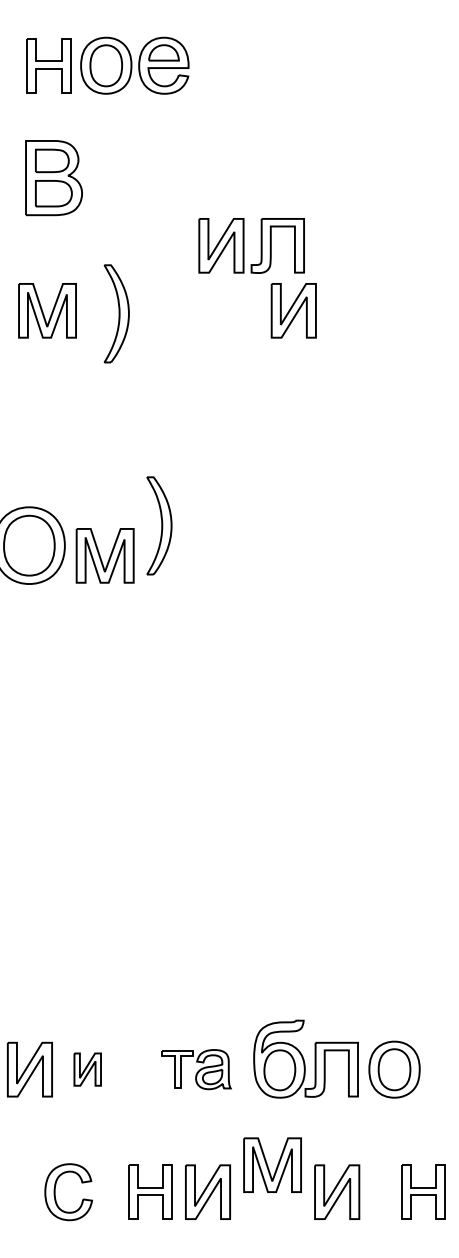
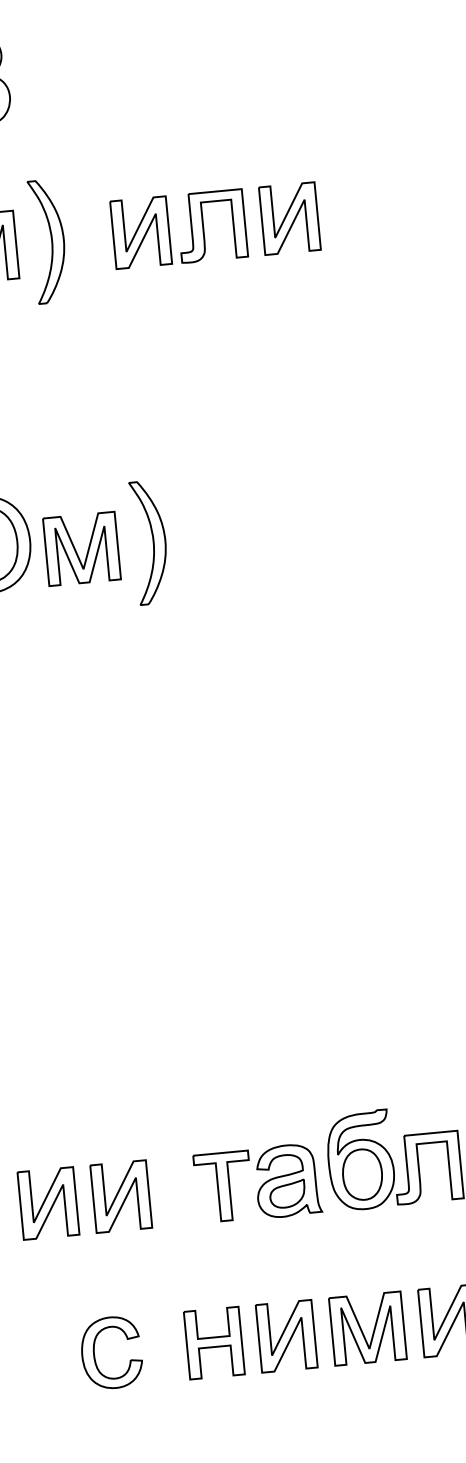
part: (244, 245) -> (170, 229), moved
part: (116, 313) -> (48, 241), moved
part: (159, 525) -> (150, 542), moved
part: (87, 1069) -> (120, 1196), size x1.67
part: (196, 1069) -> (257, 1183), size x1.43
part: (272, 1164) -> (367, 1327), moved

